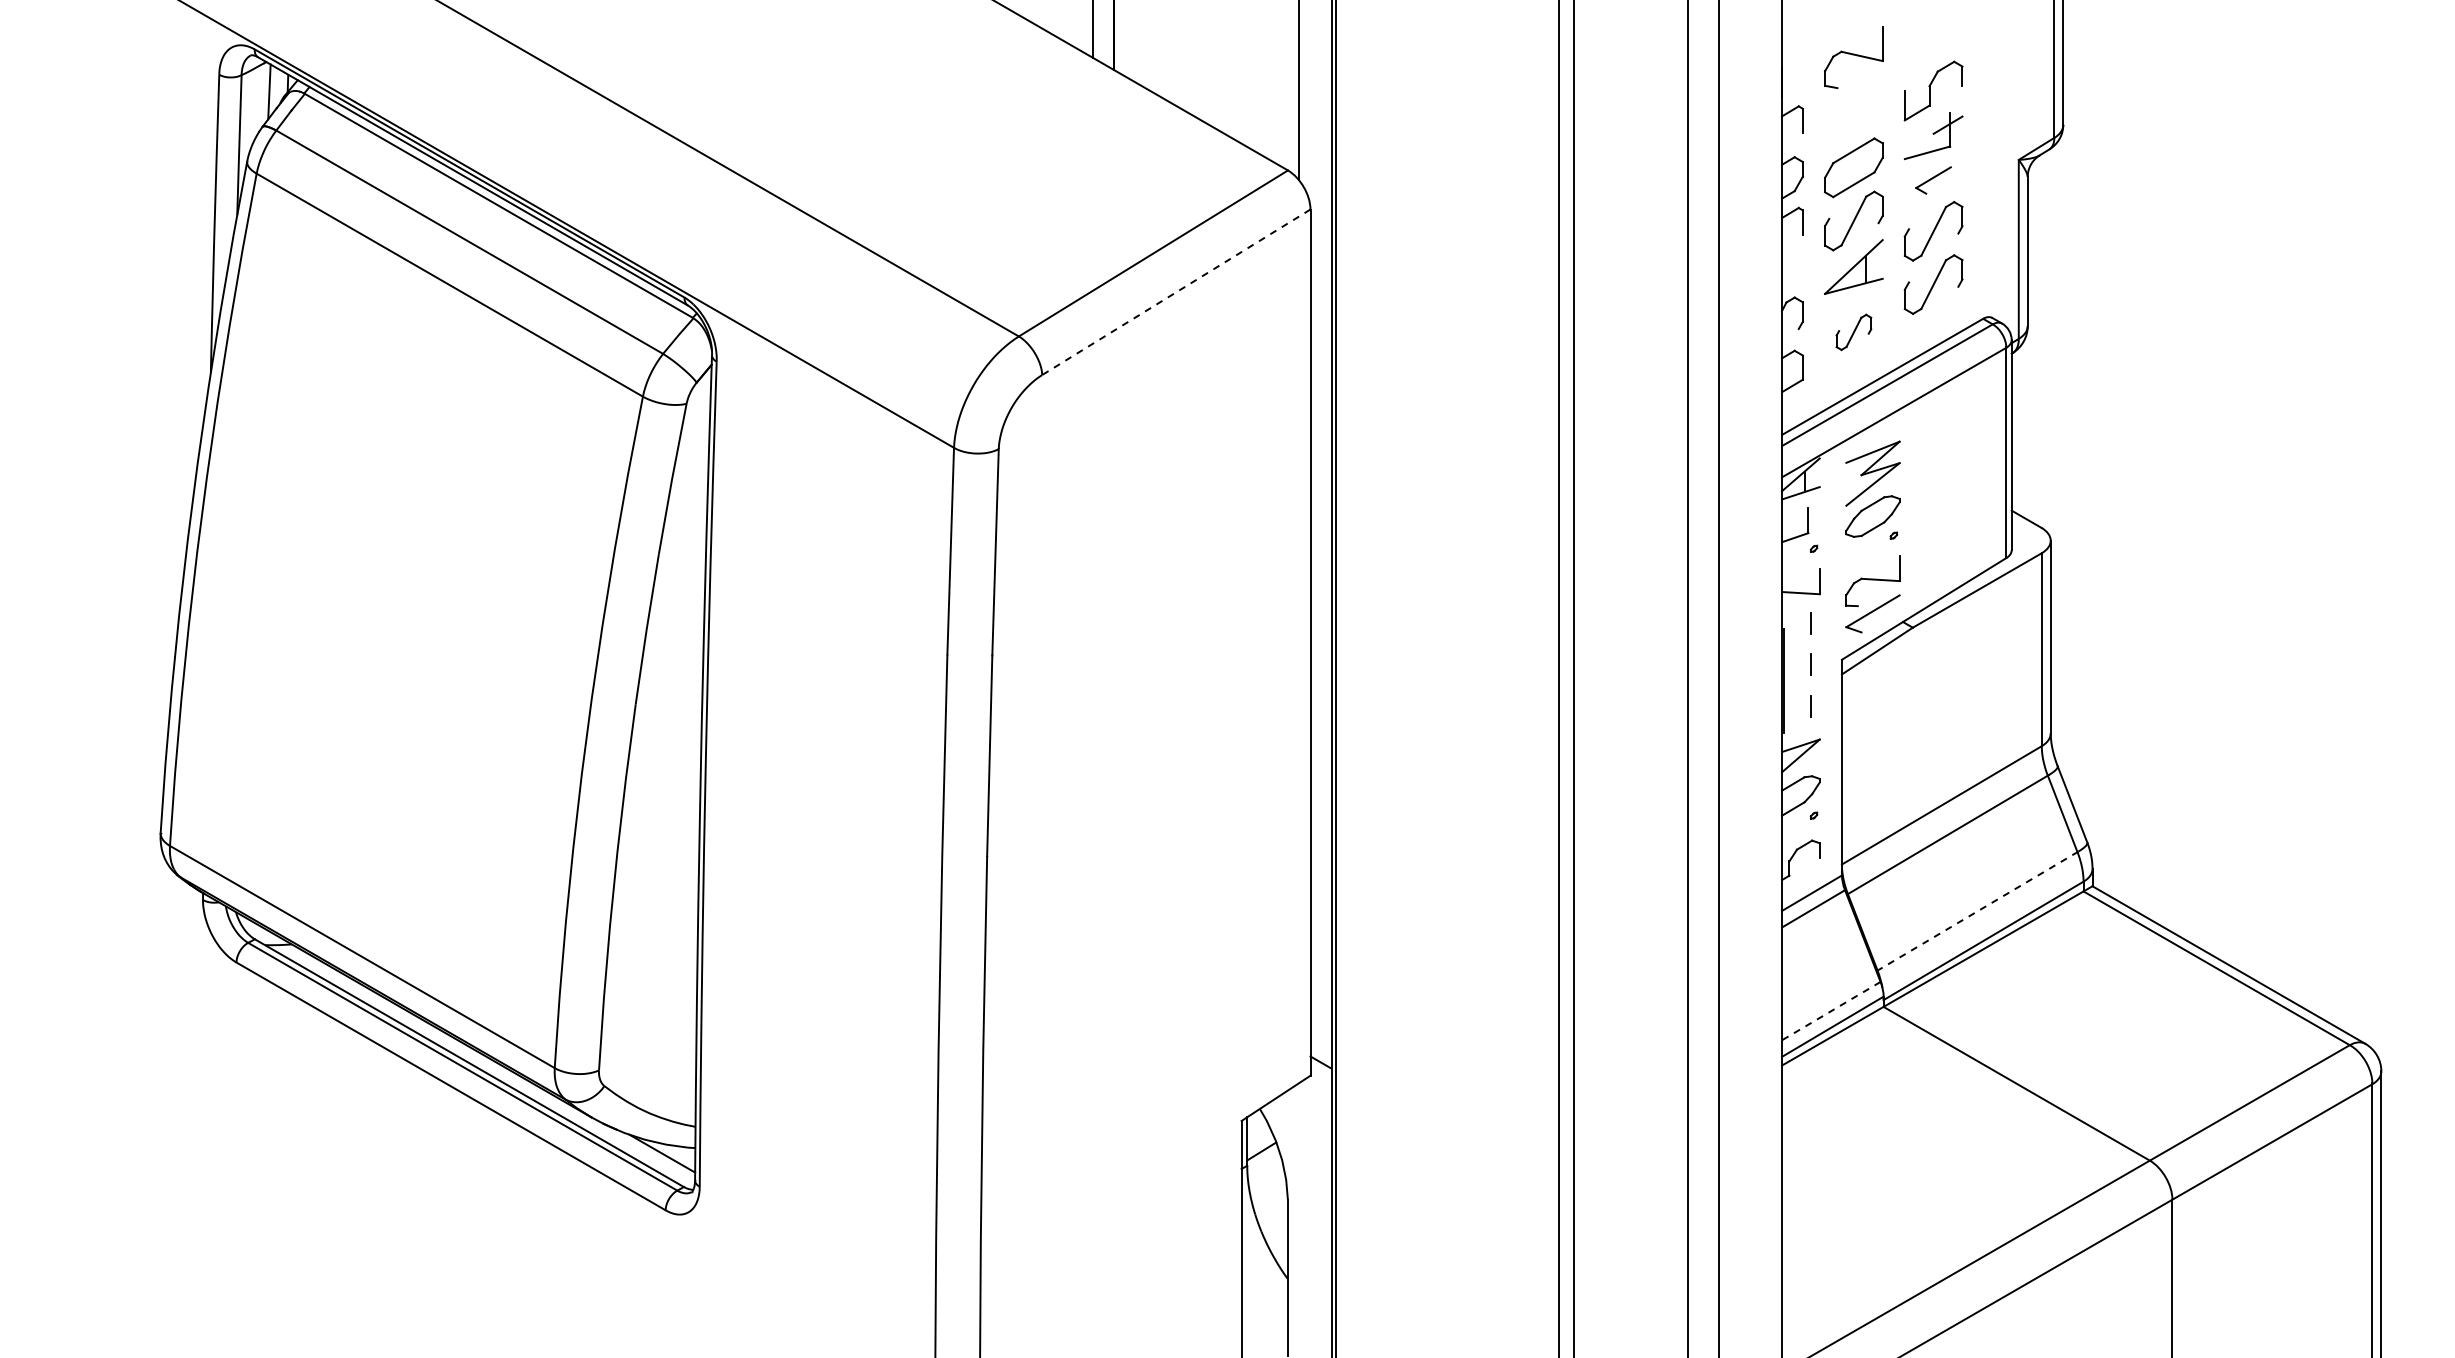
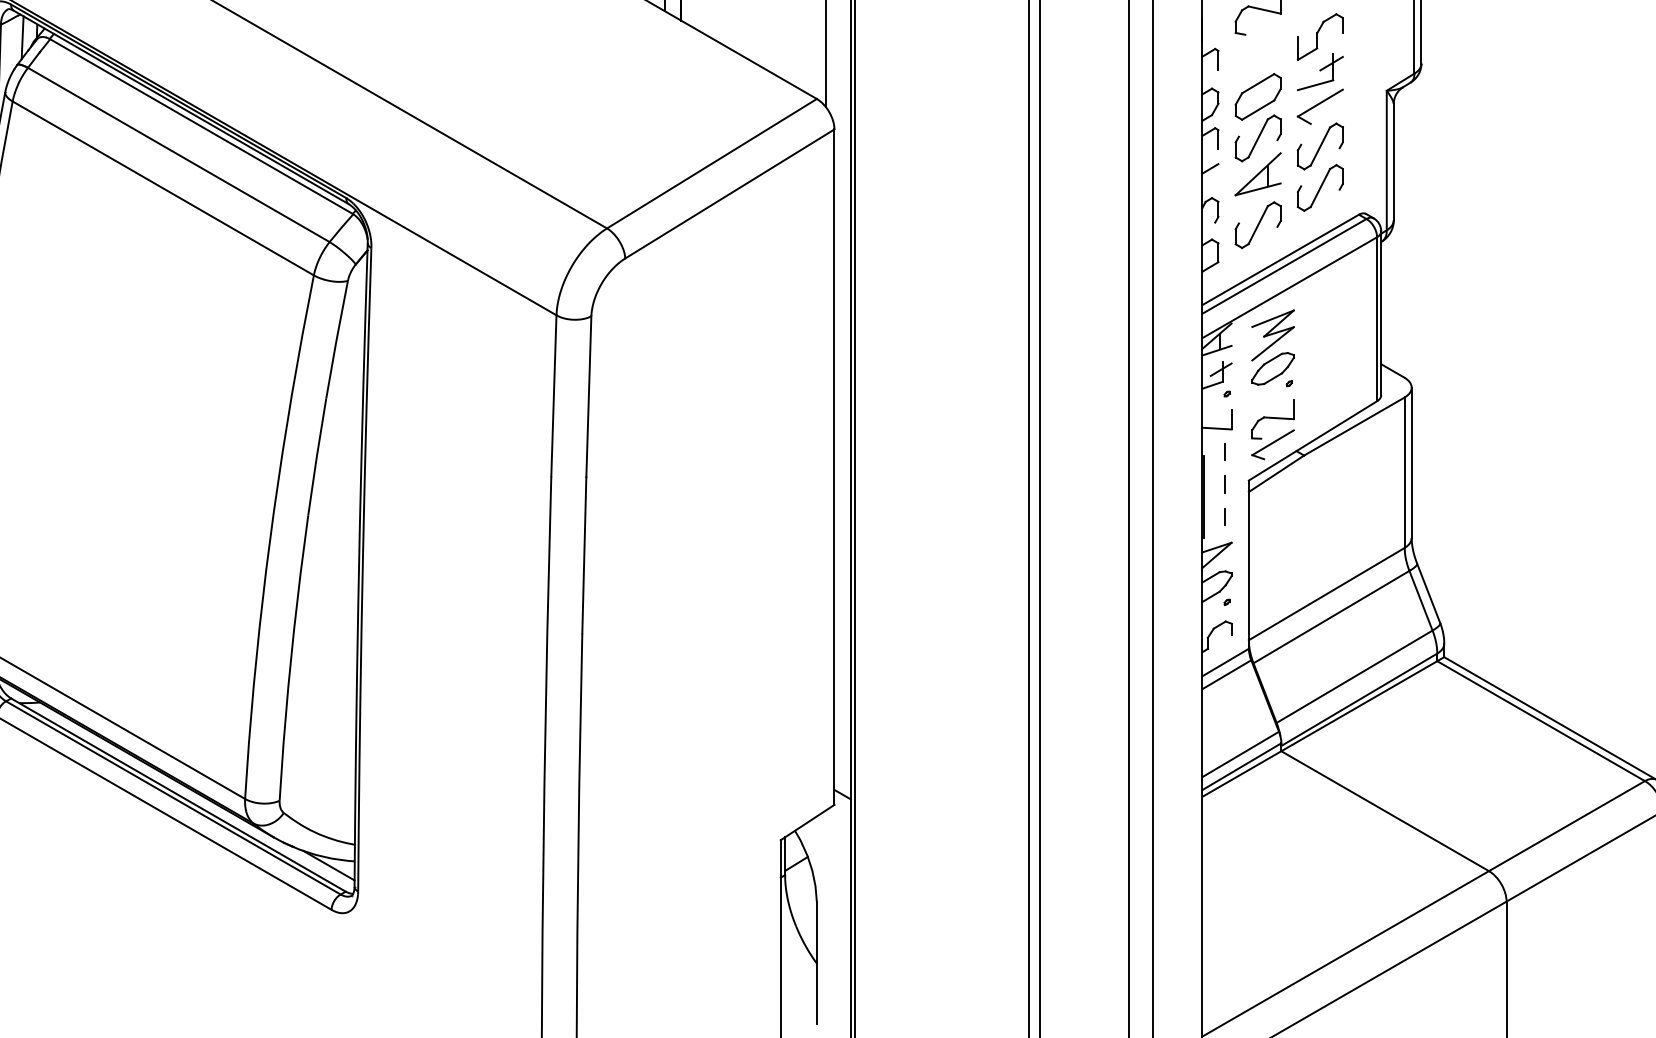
part: (1933, 180) -> (1320, 106), size x1.67
line: (1792, 259) -> (1210, 168), added
line: (1176, 292) -> (729, 194), dashed -> solid
part: (1853, 332) -> (1257, 225), size x1.67
line: (1806, 517) -> (1221, 369), added
line: (1977, 911) -> (1354, 676), dashed -> solid
line: (1830, 1011) -> (1239, 754), dashed -> solid

